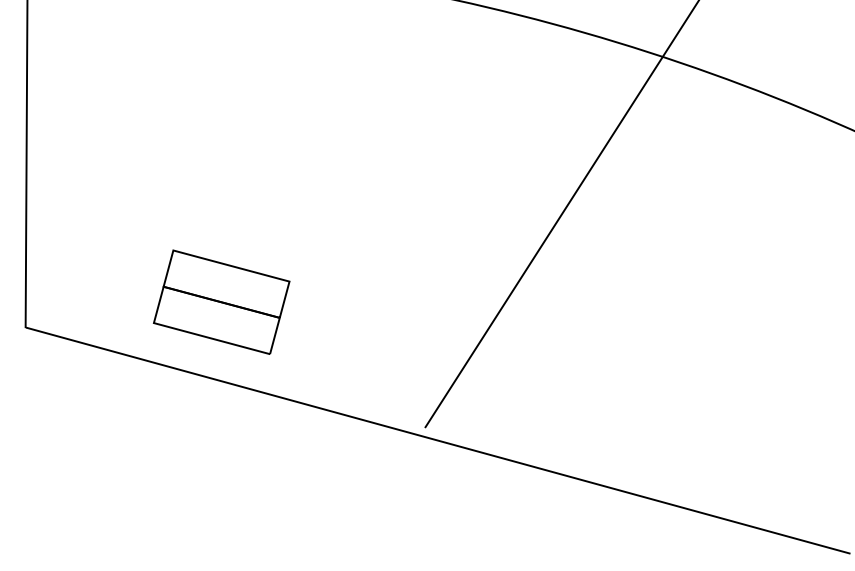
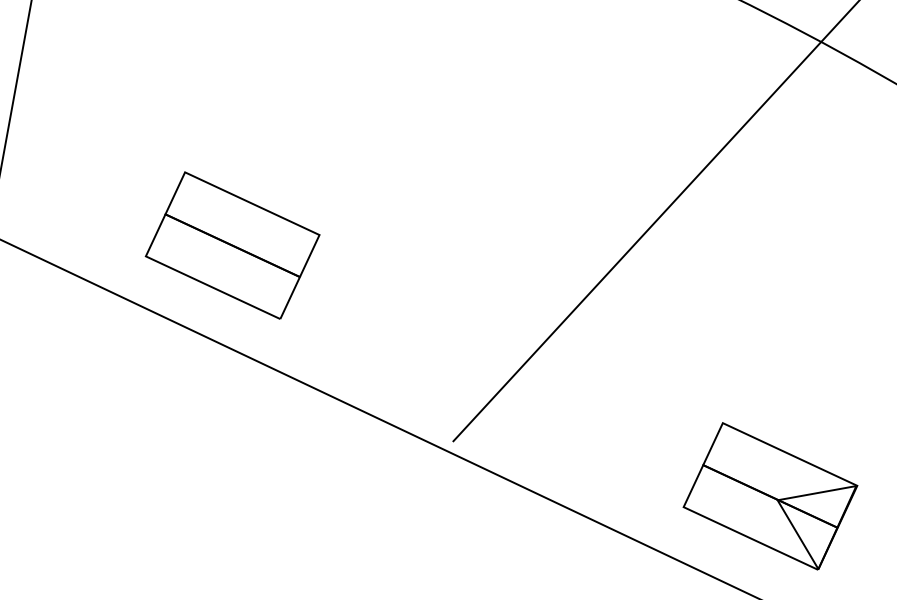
part: (685, 426) -> (769, 495), added

